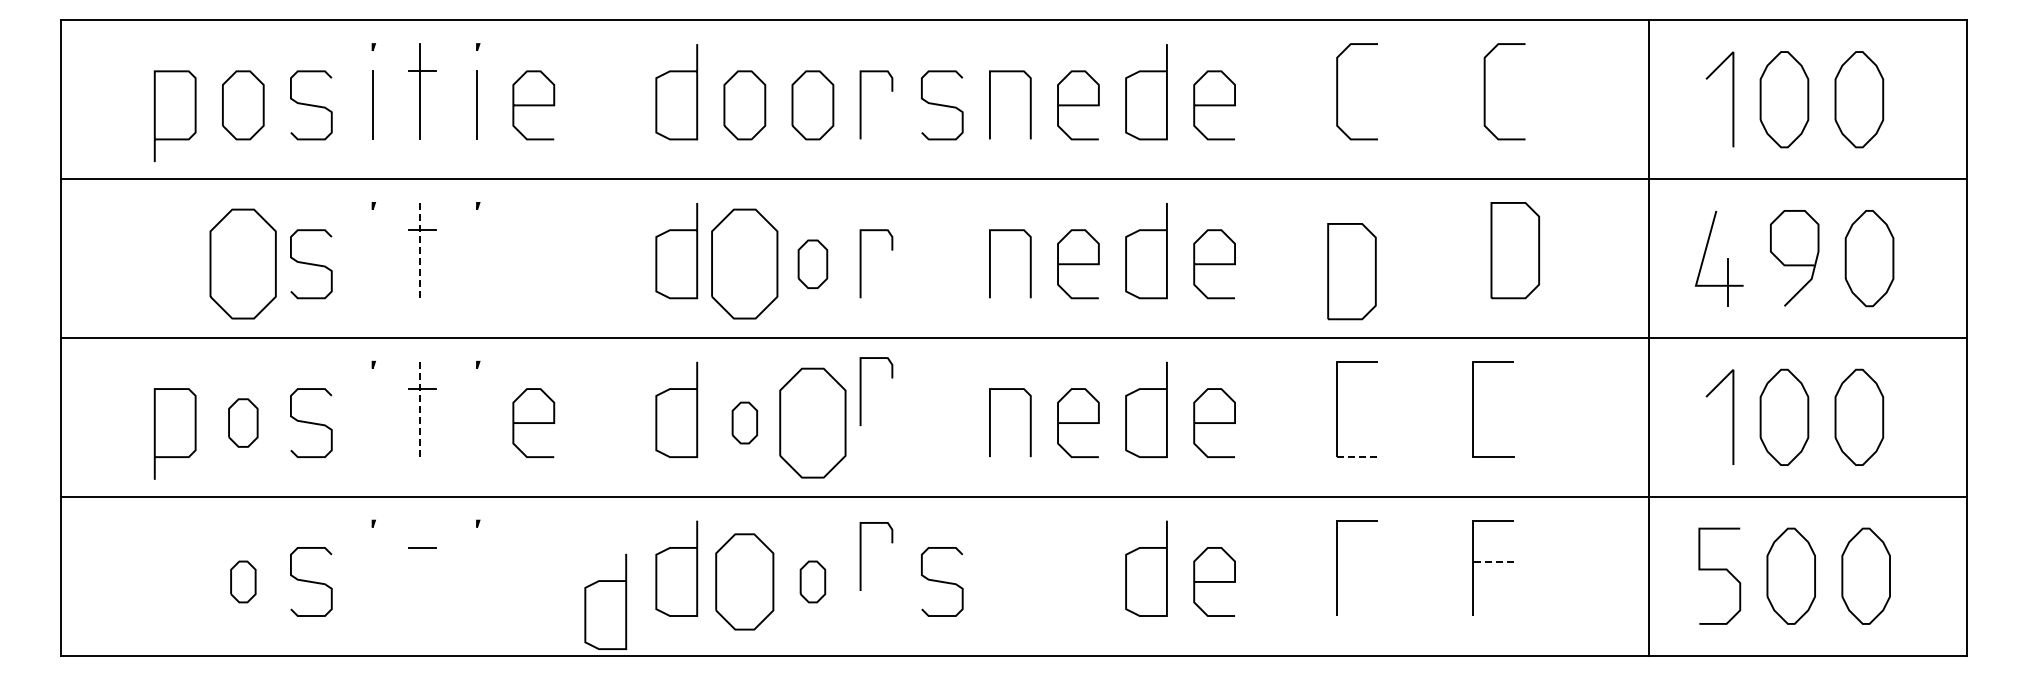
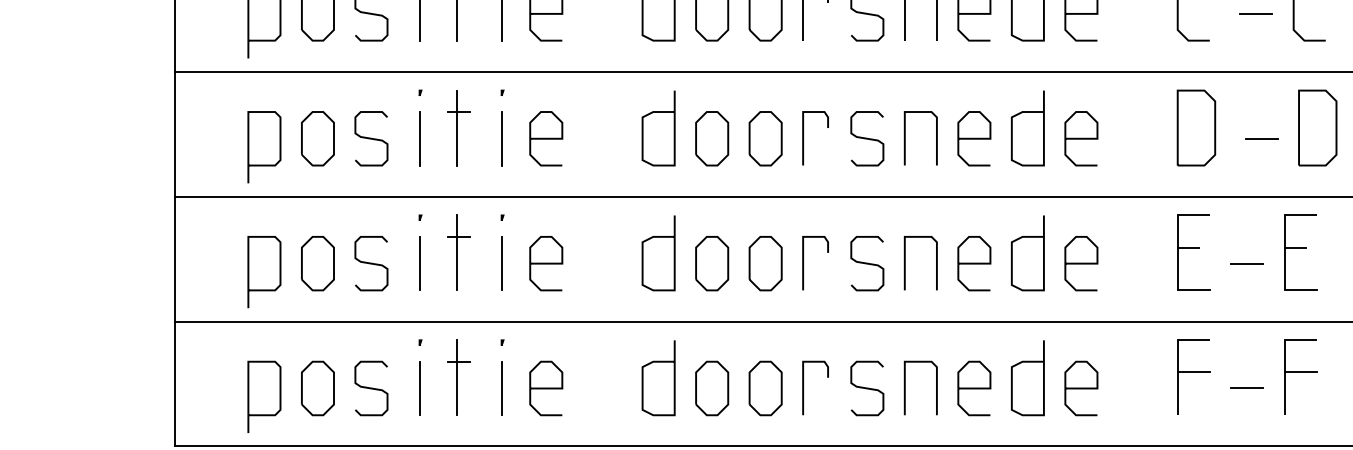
line: (1436, 105) -> (1255, 13), added
line: (420, 250) -> (457, 127), dashed -> solid
part: (243, 264) -> (318, 138), size x0.62
line: (372, 264) -> (419, 138), added
line: (477, 264) -> (502, 138), added
curve: (533, 264) -> (546, 138), added
part: (744, 264) -> (711, 138), size x0.62
part: (812, 264) -> (765, 138), size x1.43
curve: (942, 264) -> (867, 138), added
line: (1443, 264) -> (1261, 138), added
part: (1351, 271) -> (1196, 127), moved
curve: (155, 274) -> (248, 146), added
line: (861, 391) -> (803, 263), moved
line: (1350, 402) -> (1188, 247), added
line: (1486, 402) -> (1295, 247), added
line: (420, 409) -> (457, 252), dashed -> solid
part: (243, 422) -> (318, 263), size x1.43
part: (744, 422) -> (711, 263), size x1.67
part: (812, 422) -> (765, 263), size x0.62
curve: (942, 422) -> (867, 263), added
line: (372, 423) -> (419, 263), added
line: (477, 423) -> (502, 263), added
line: (1425, 423) -> (1247, 263), added
line: (1358, 457) -> (1194, 290), dashed -> solid
line: (861, 556) -> (803, 388), moved
line: (1357, 561) -> (1193, 372), added
line: (1493, 561) -> (1300, 372), dashed -> solid
line: (420, 568) -> (457, 377), added
part: (243, 581) -> (318, 388), size x1.67
line: (372, 581) -> (419, 388), added
line: (477, 581) -> (502, 388), added
curve: (533, 581) -> (546, 388), added
part: (744, 581) -> (711, 388), size x0.71
part: (812, 581) -> (765, 388), size x1.67
line: (1029, 581) -> (935, 388), added
curve: (1078, 581) -> (974, 388), added
line: (1425, 581) -> (1247, 388), added
curve: (155, 592) -> (248, 396), added
curve: (586, 601) -> (587, 403), removed

